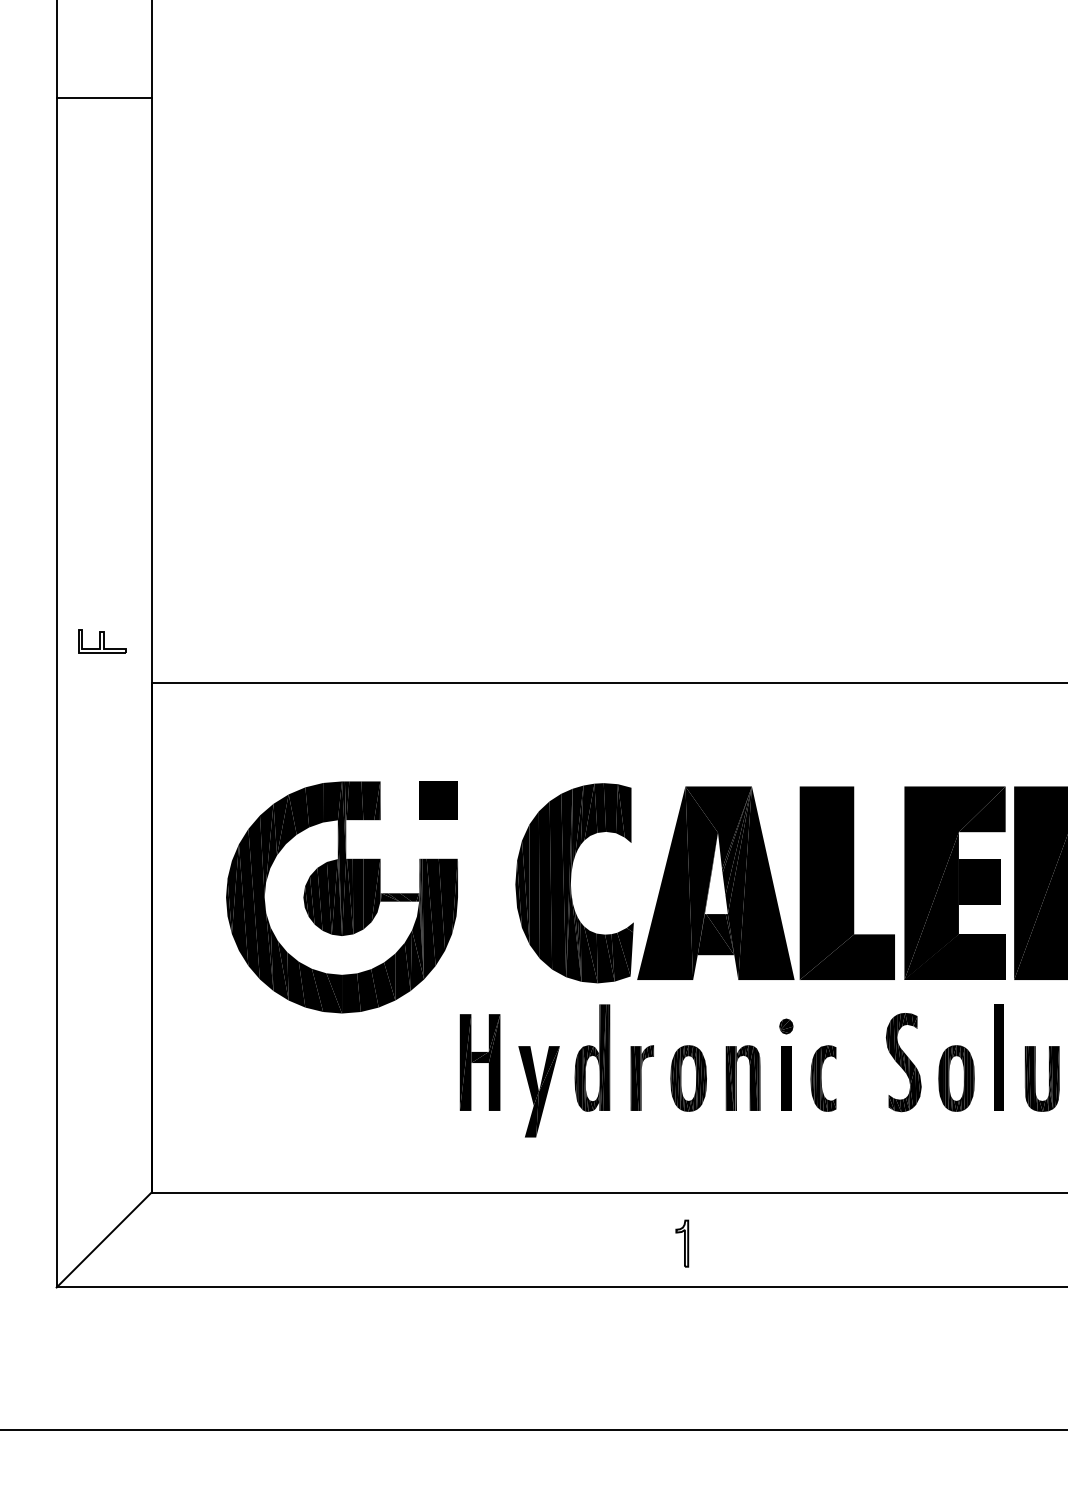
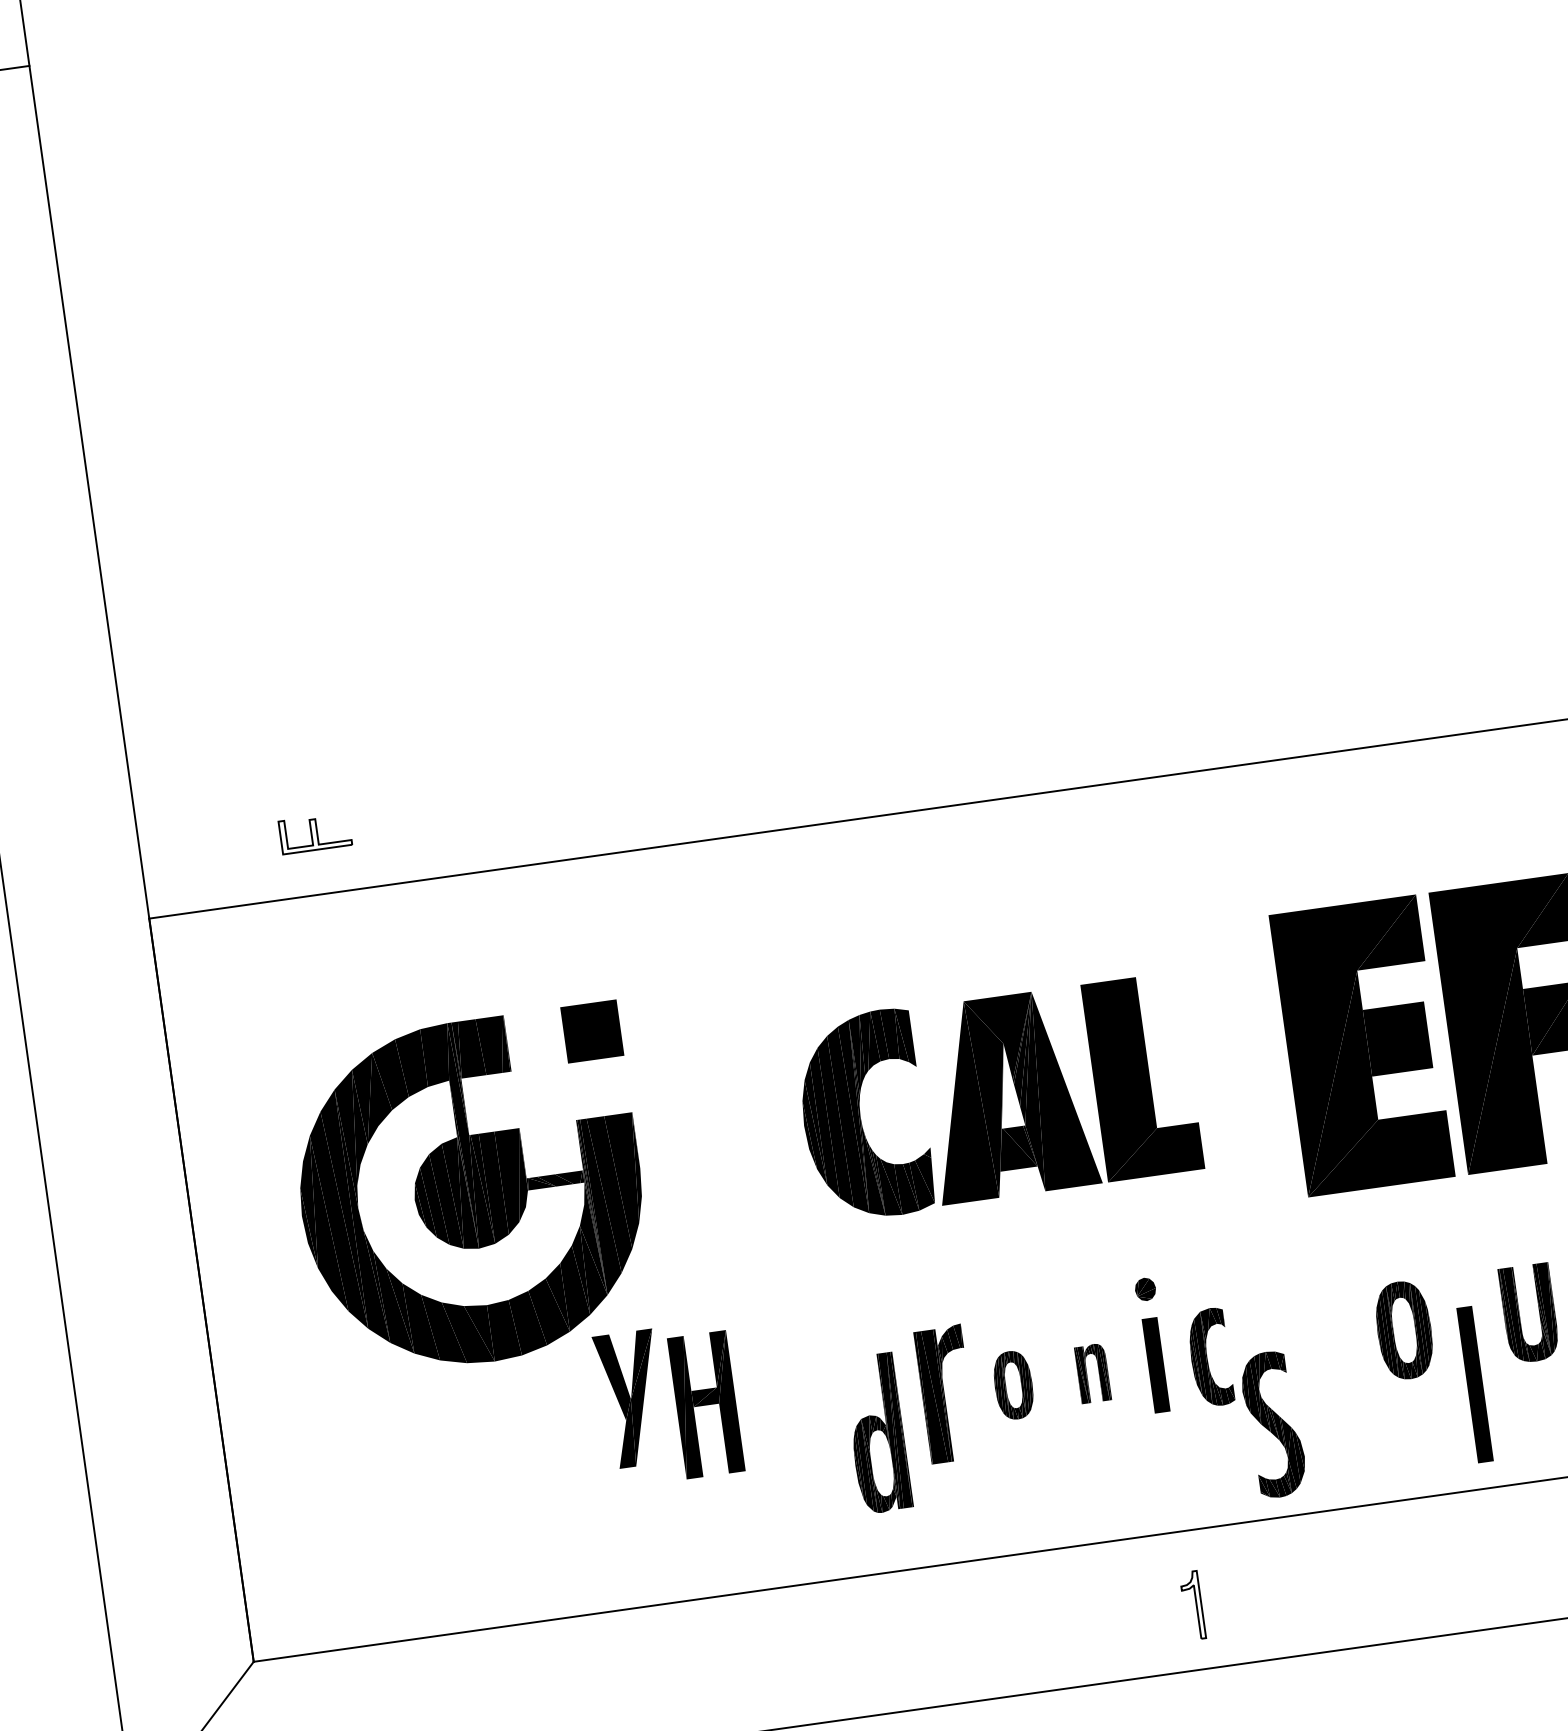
part: (102, 641) -> (315, 833), moved
part: (704, 883) -> (996, 1097), size x0.7
part: (592, 1057) -> (877, 1432), moved
part: (998, 1057) -> (1474, 1384), moved
part: (903, 1062) -> (1273, 1424), moved
part: (641, 1077) -> (944, 1393), size x1.4
part: (742, 1077) -> (1091, 1372), size x0.6
part: (688, 1078) -> (1013, 1385), size x0.7
part: (538, 1091) -> (630, 1399), moved
part: (682, 1243) -> (1193, 1605), moved

